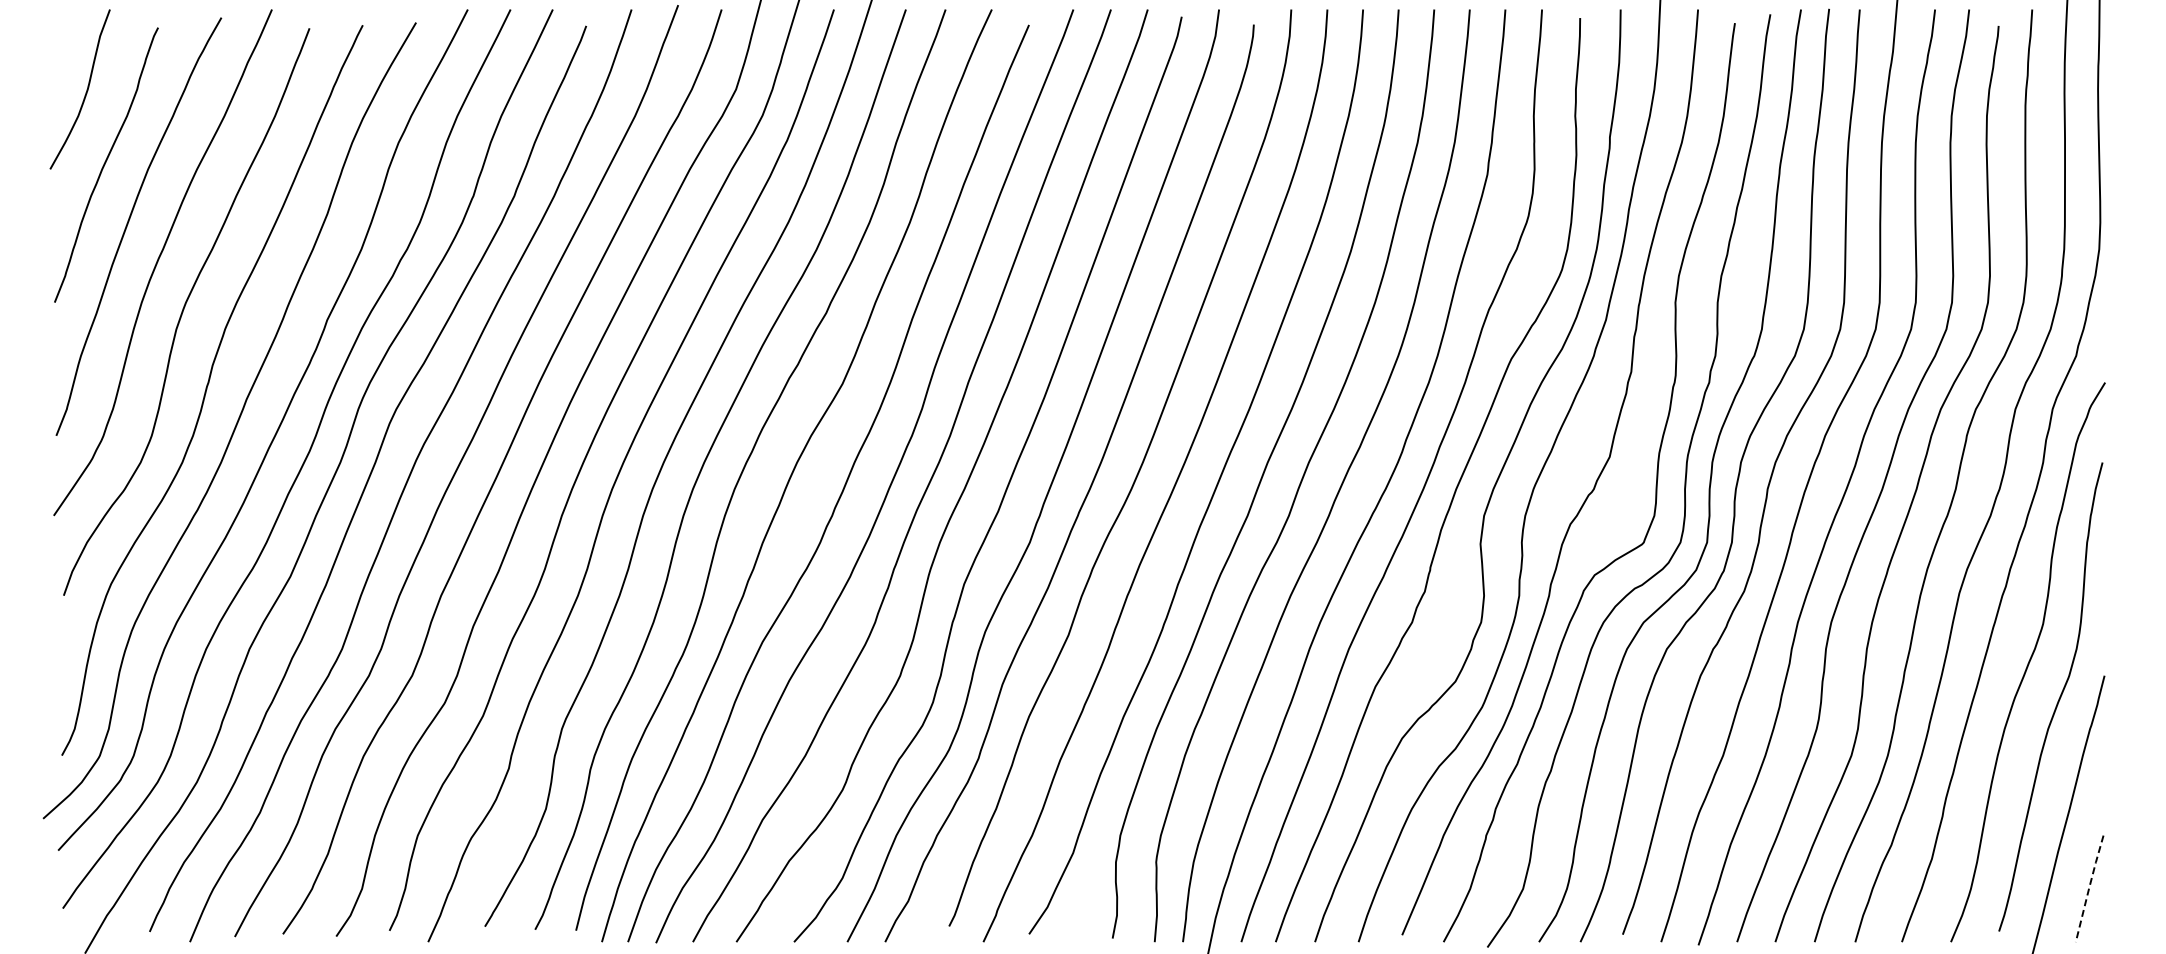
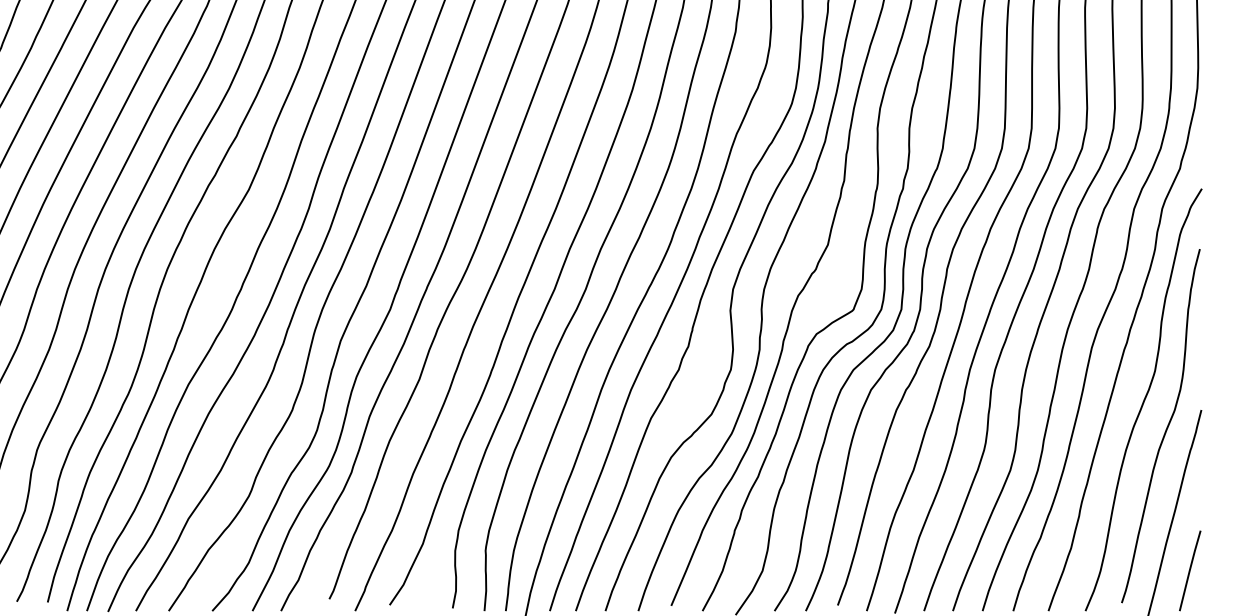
line: (2089, 888) -> (1190, 570), dashed -> solid

